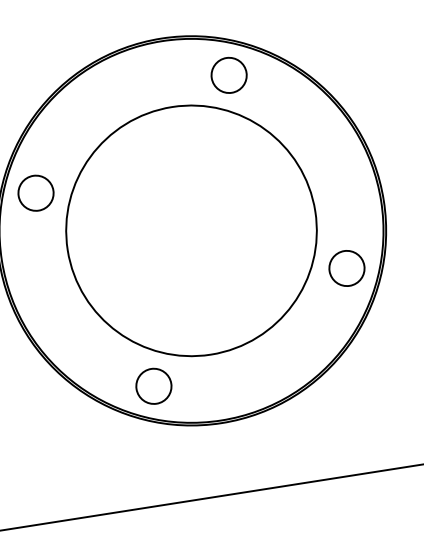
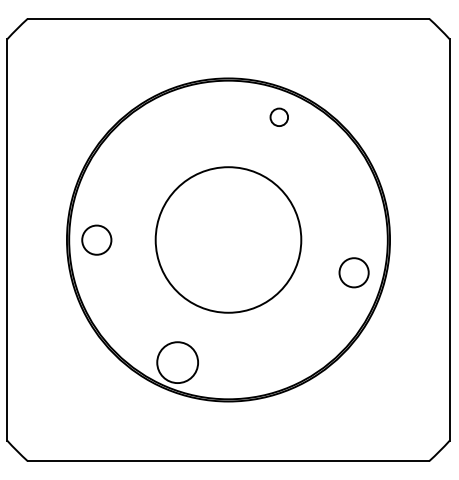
circle: (228, 74) -> (278, 116), size x0.6
circle: (35, 192) -> (96, 239), moved
circle: (191, 230) -> (228, 239), size x0.7
circle: (346, 268) -> (353, 272), moved
circle: (153, 386) -> (177, 362), size x1.4

